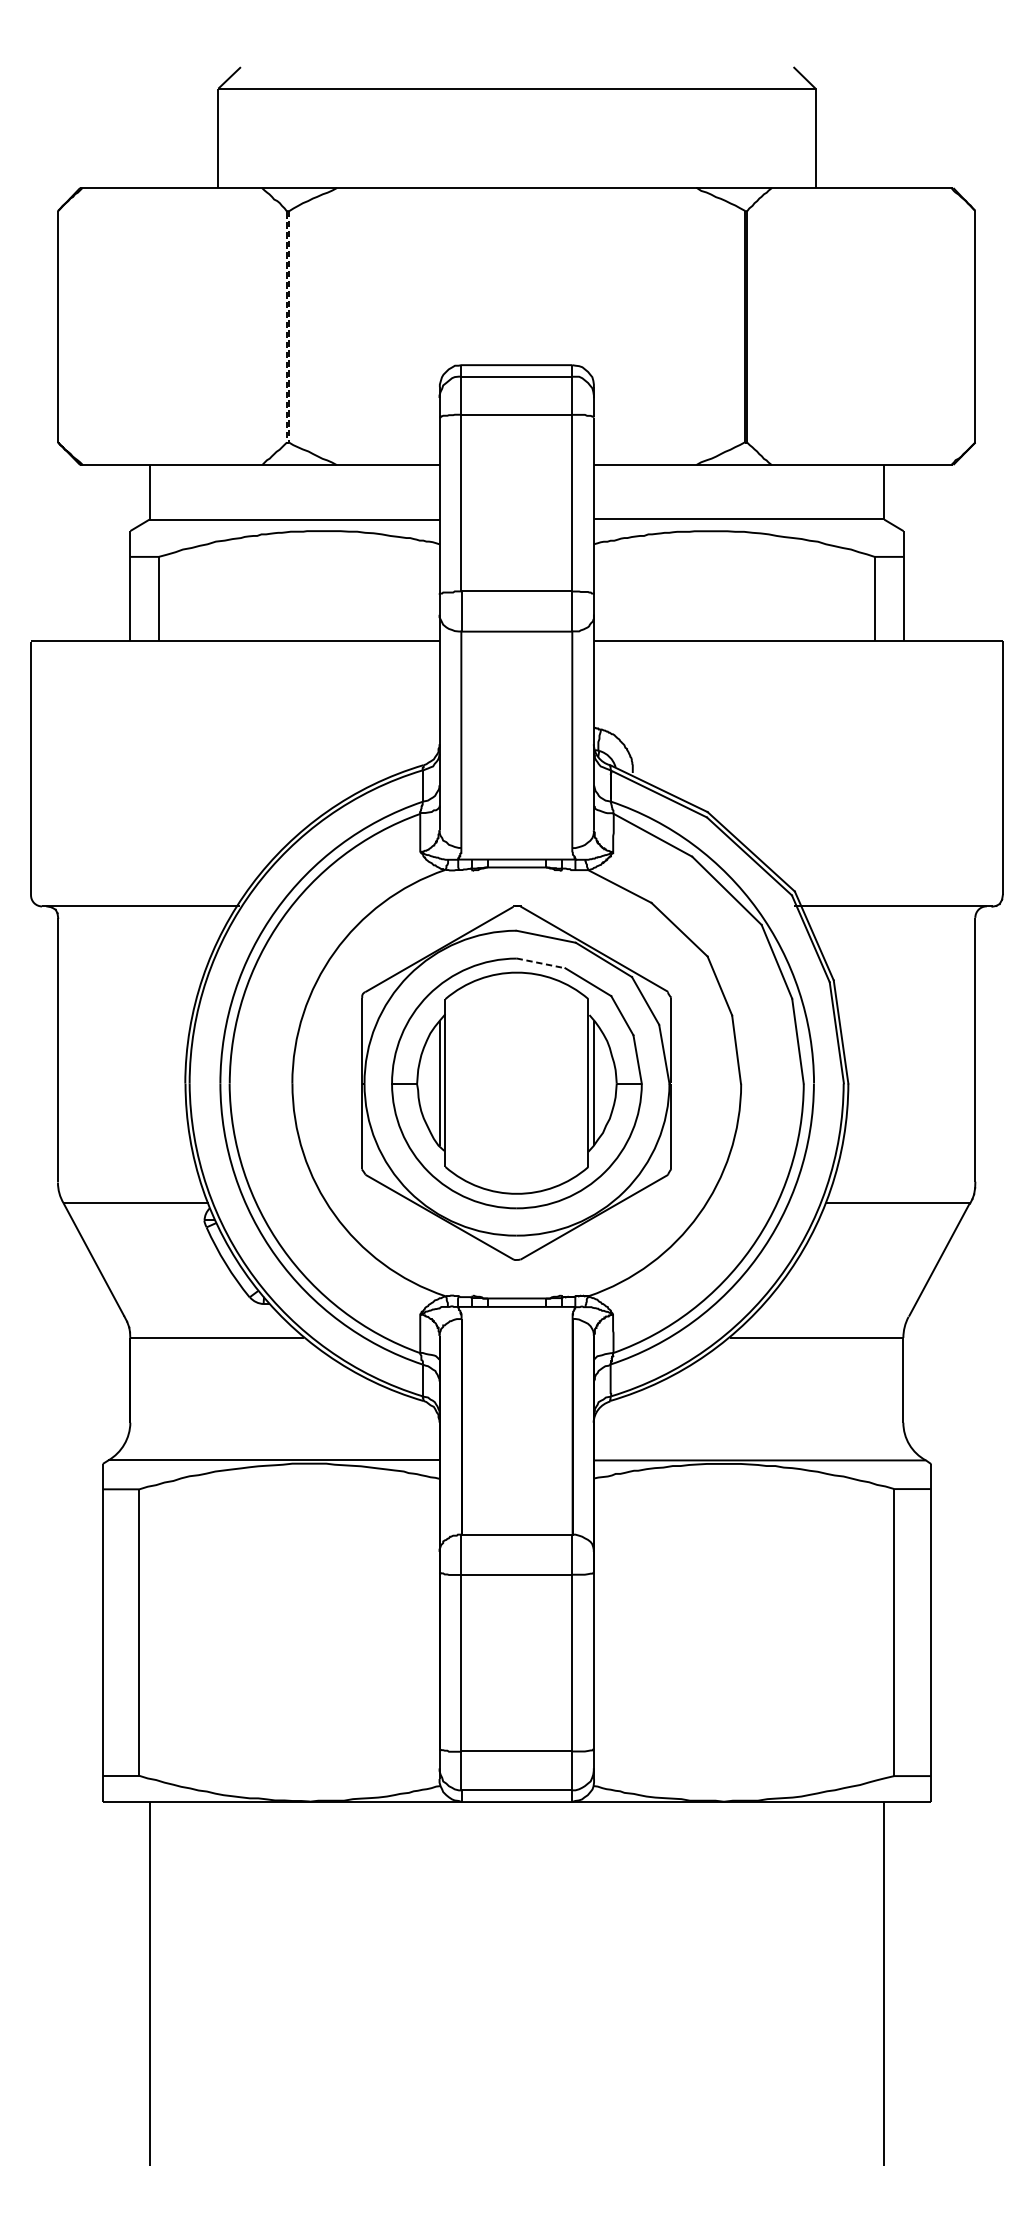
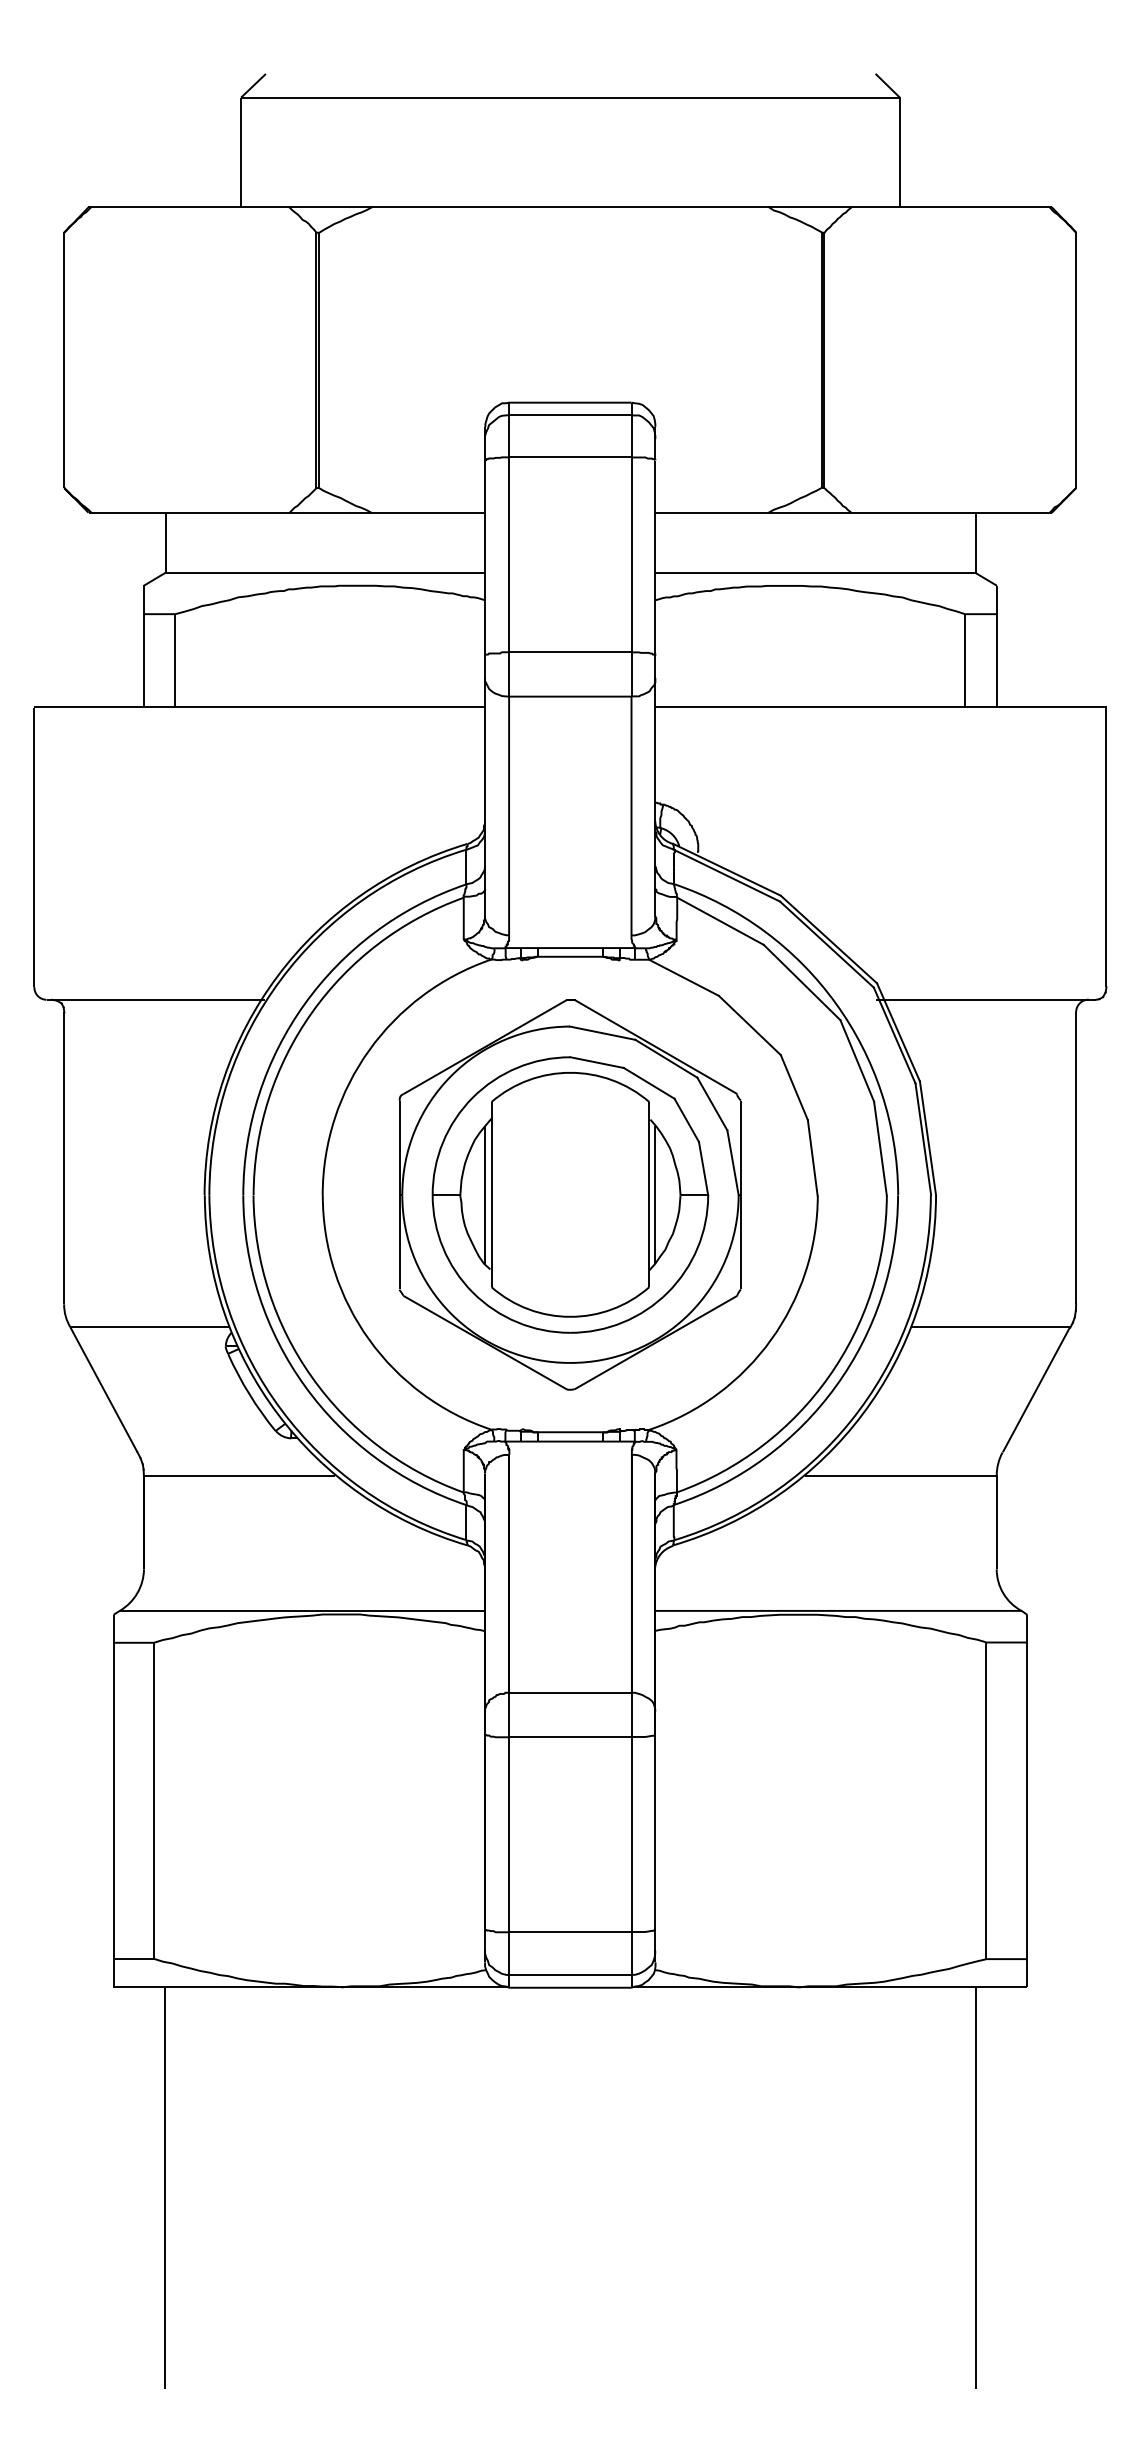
line: (287, 442) -> (317, 488), dashed -> solid
line: (541, 963) -> (597, 1062), dashed -> solid

